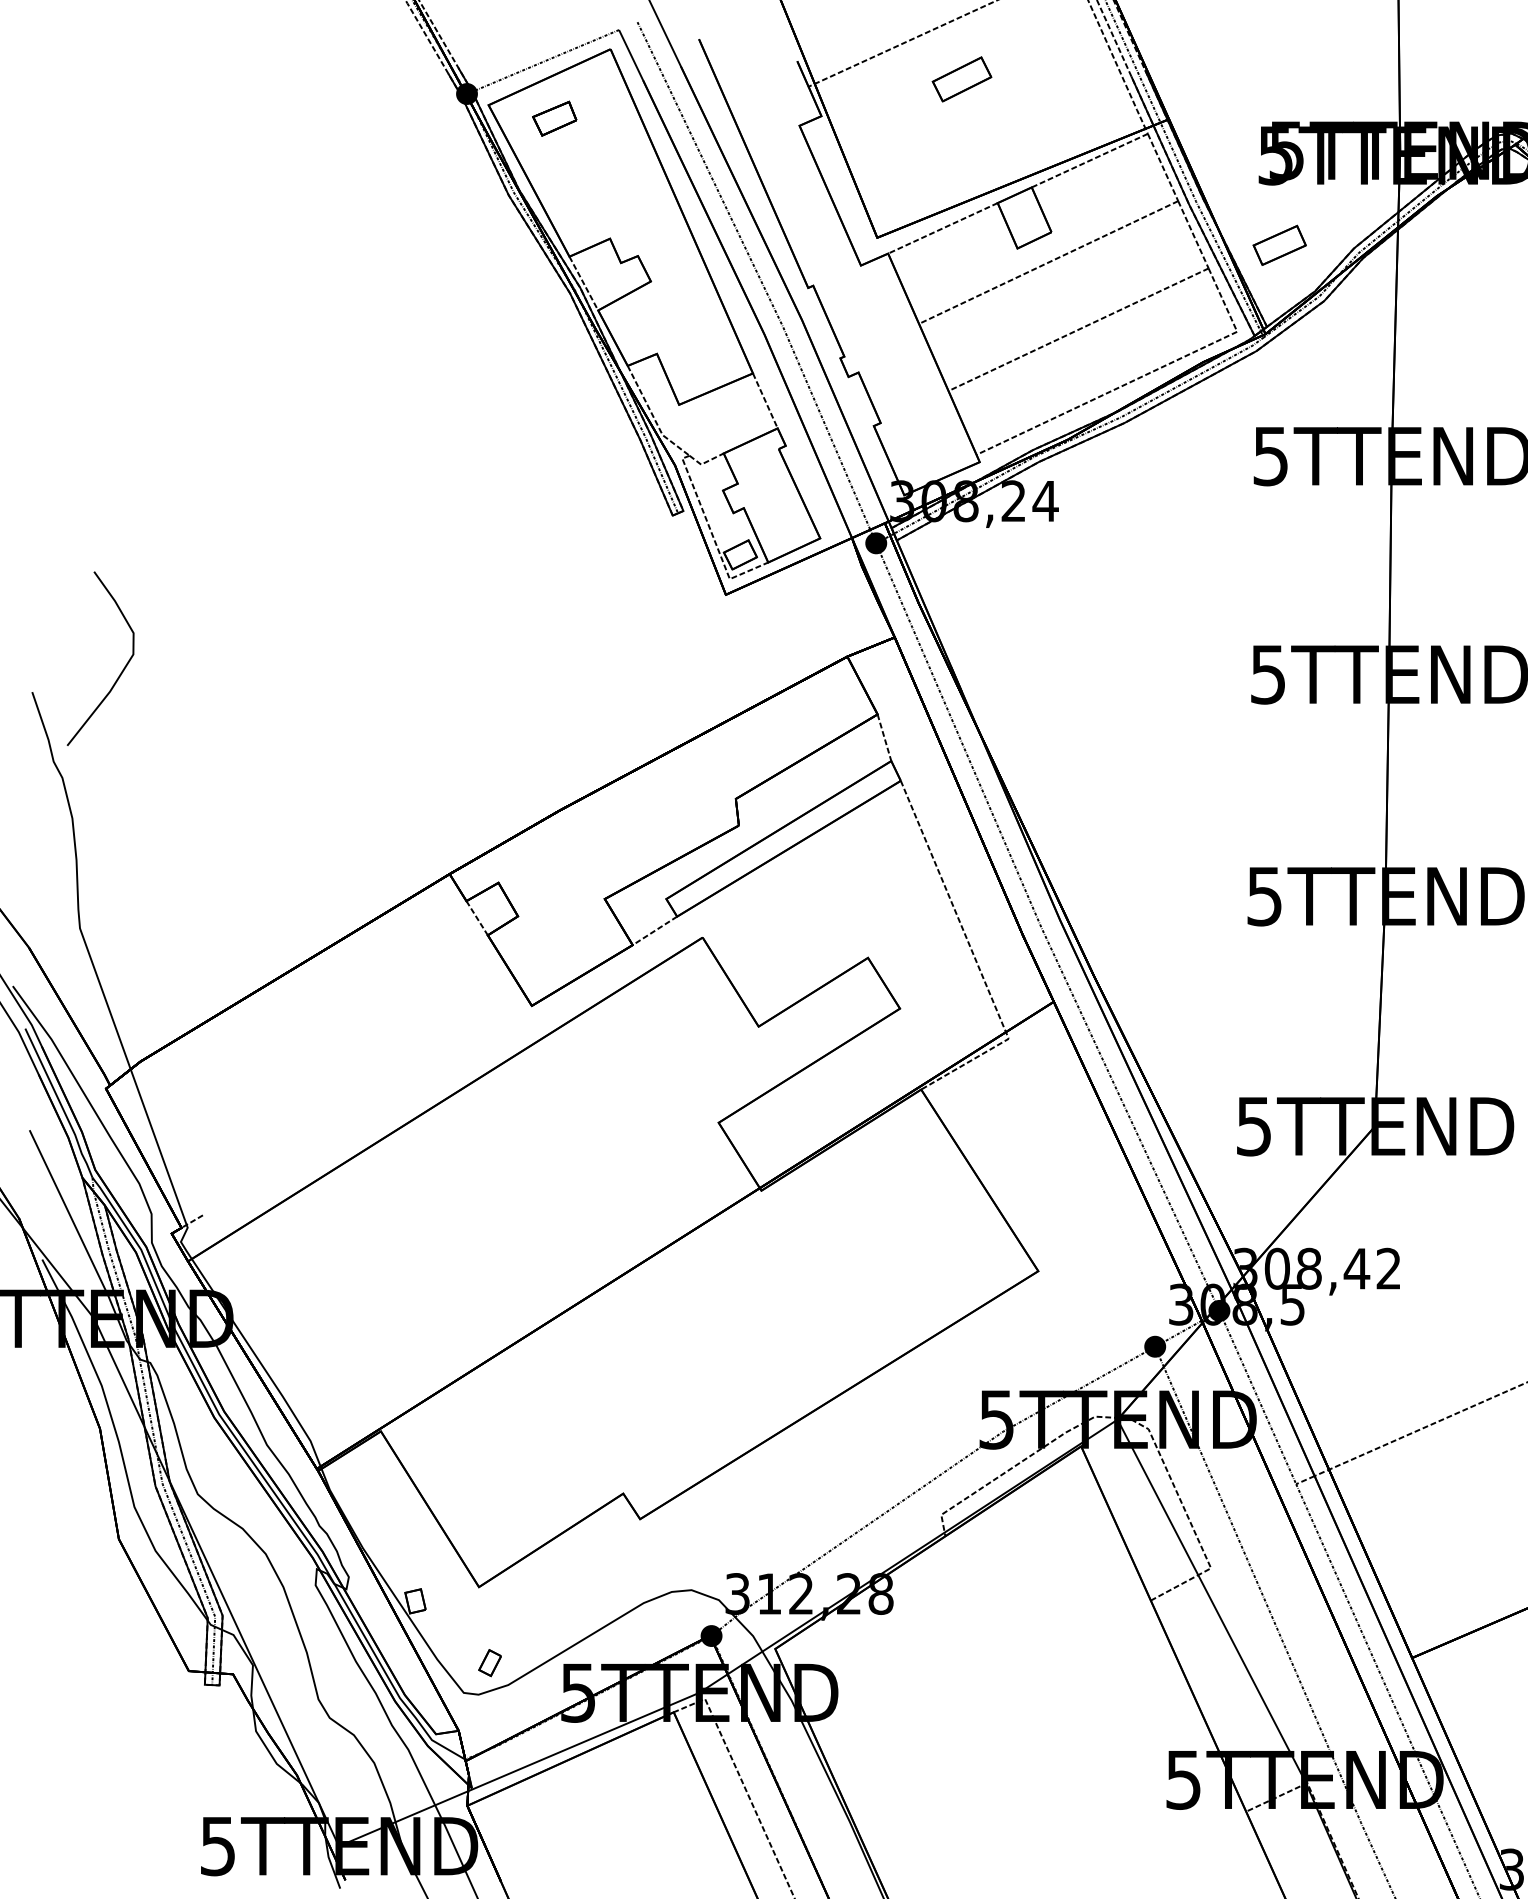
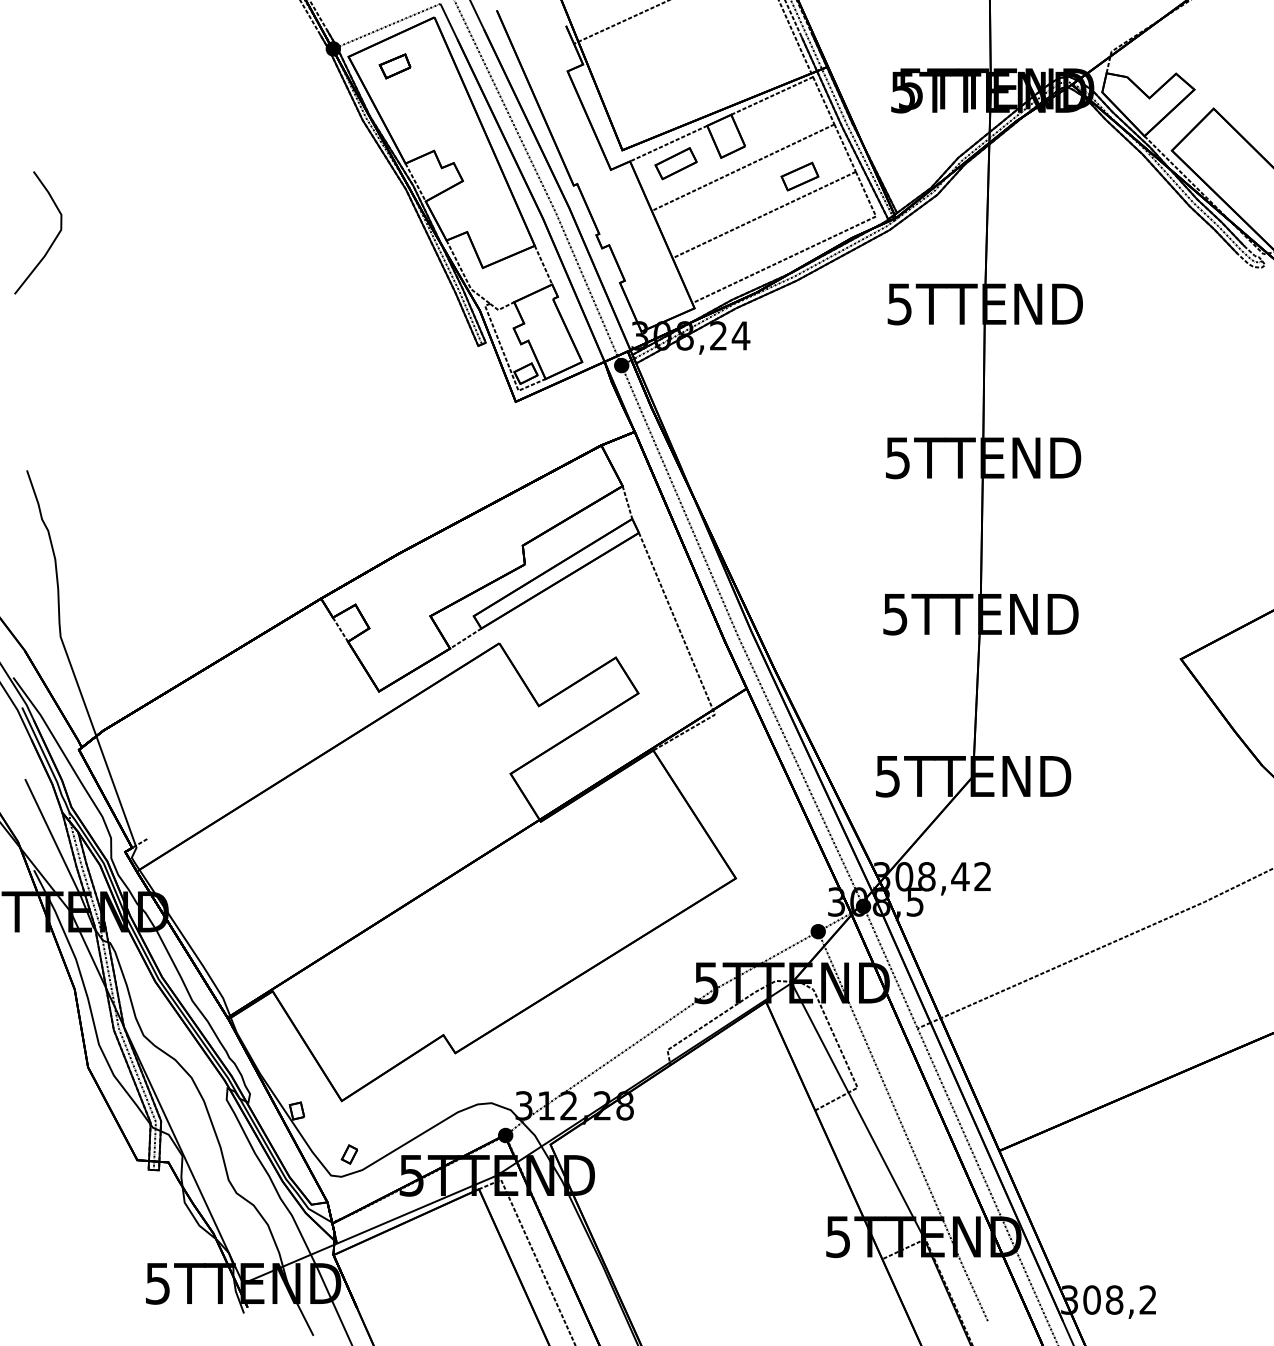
part: (961, 79) -> (675, 163), moved
part: (1279, 245) -> (799, 176), moved
curve: (120, 670) -> (52, 241), moved

